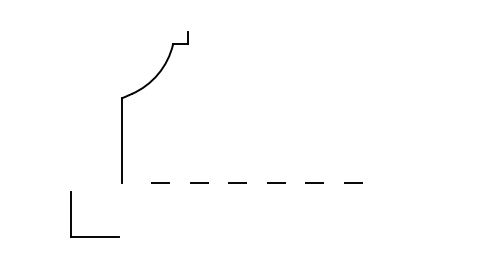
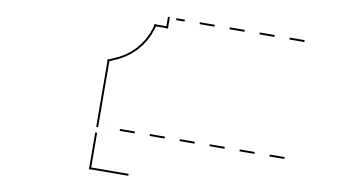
line: (280, 31) -> (240, 29), added
part: (94, 236) -> (108, 171), moved

